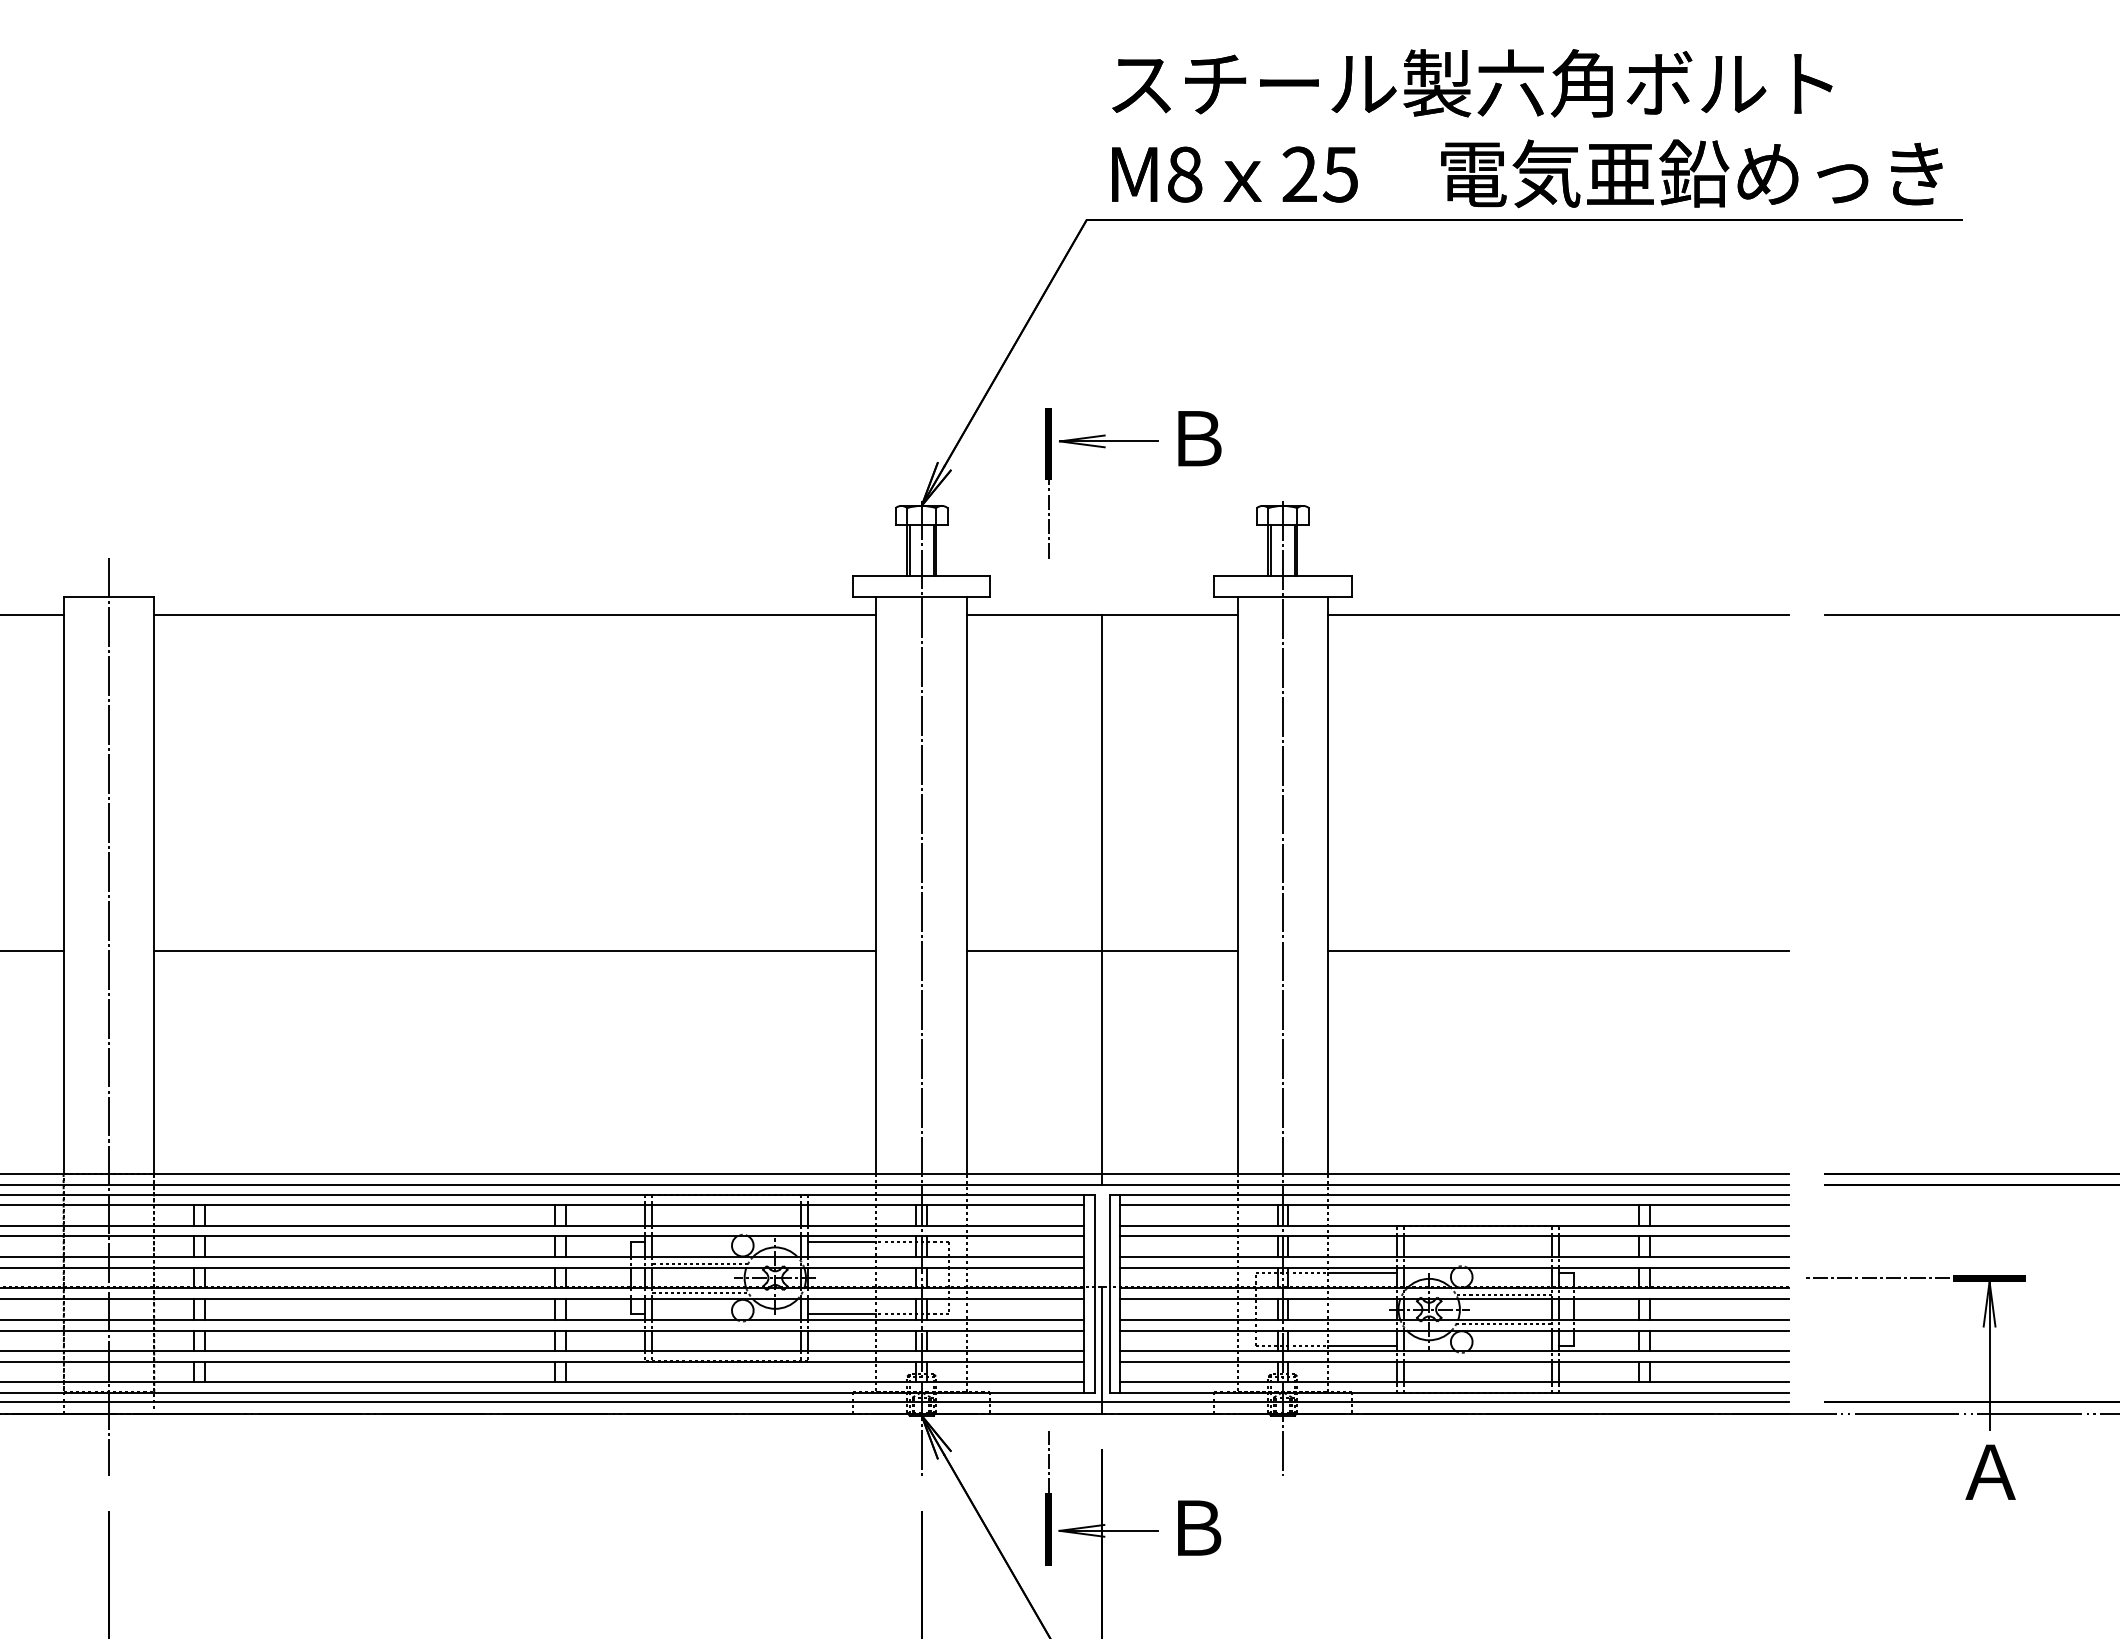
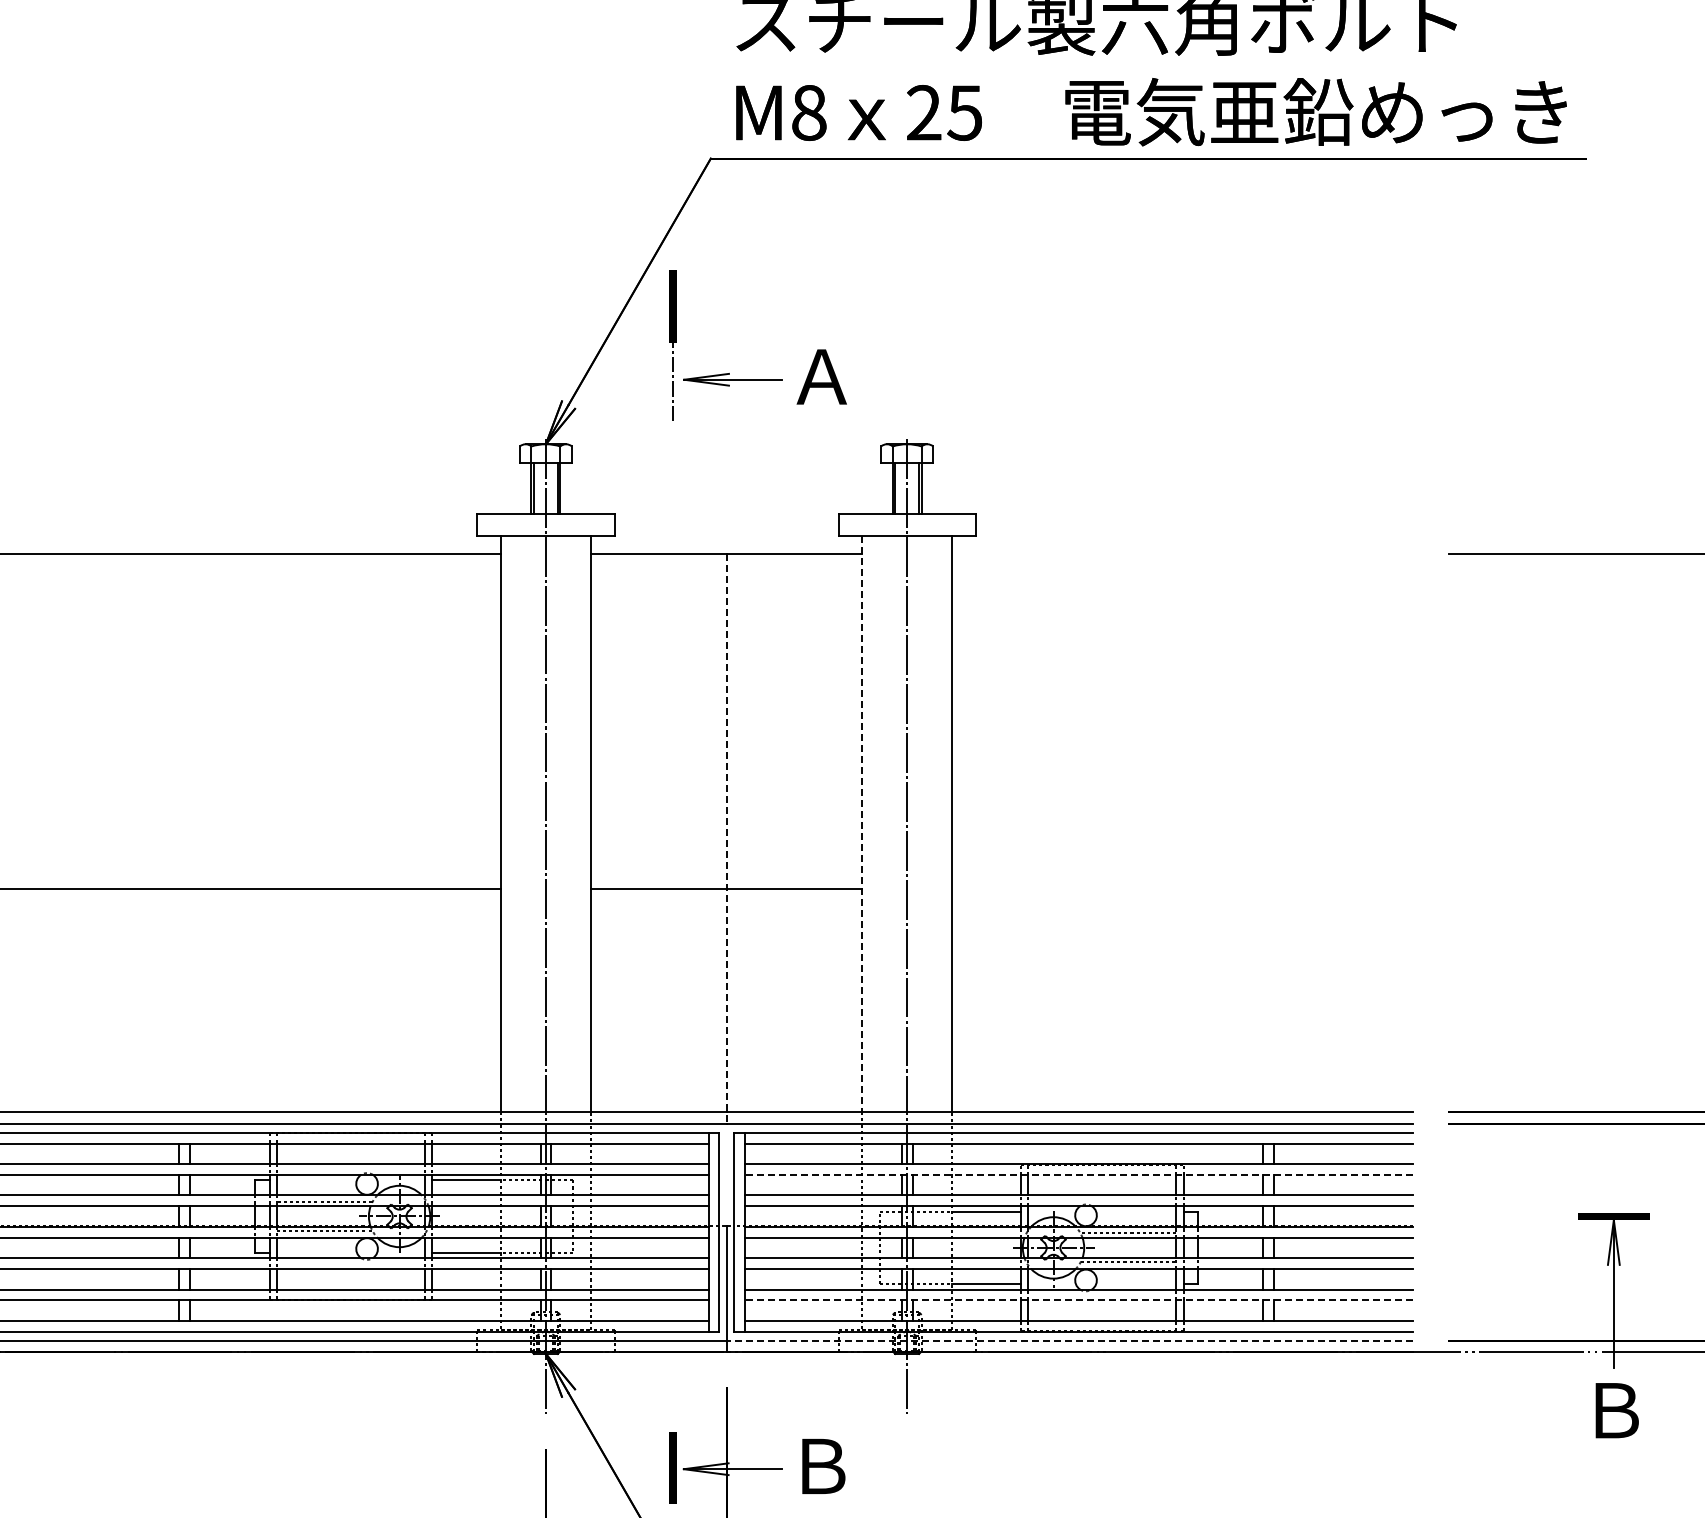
text: (1197, 438) -> (821, 376), Ｂ -> Ａ
part: (1048, 483) -> (672, 345), moved
line: (1558, 615) -> (1182, 553), removed
line: (1237, 886) -> (861, 824), solid -> dashed
line: (1102, 900) -> (726, 838), solid -> dashed
line: (1558, 950) -> (1182, 888), removed
line: (1454, 1236) -> (1078, 1174), solid -> dashed
line: (1877, 1278) -> (1501, 1216), removed
line: (1454, 1362) -> (1078, 1300), solid -> dashed
line: (1444, 1402) -> (1068, 1340), solid -> dashed
line: (1048, 1461) -> (672, 1399), removed
text: (1990, 1471) -> (1614, 1409), Ａ -> Ｂ

